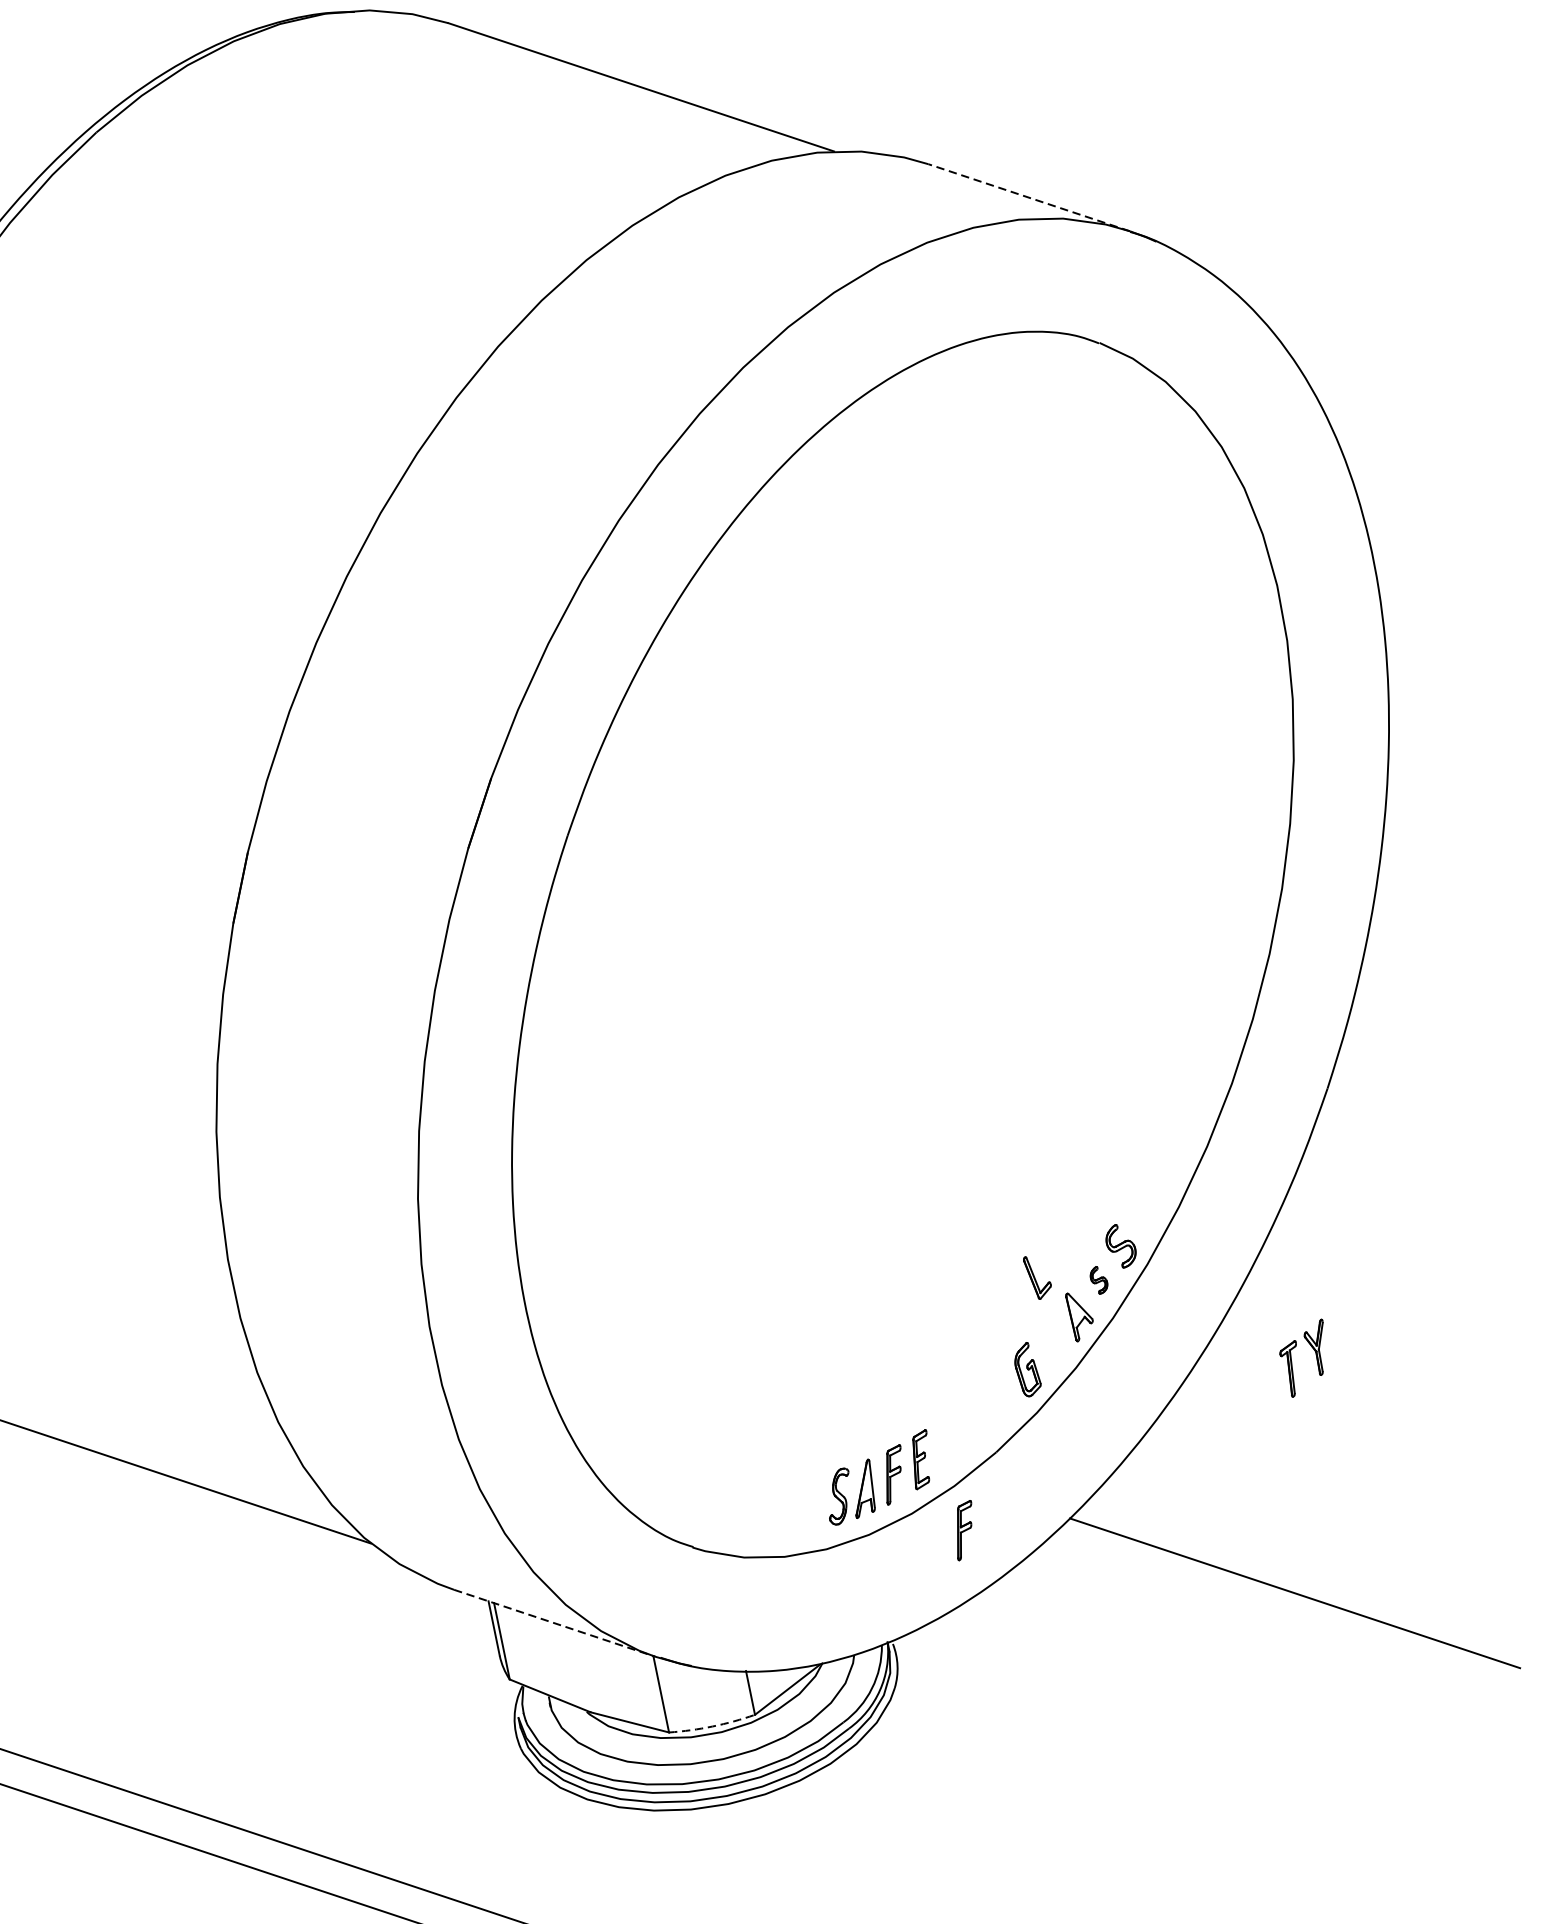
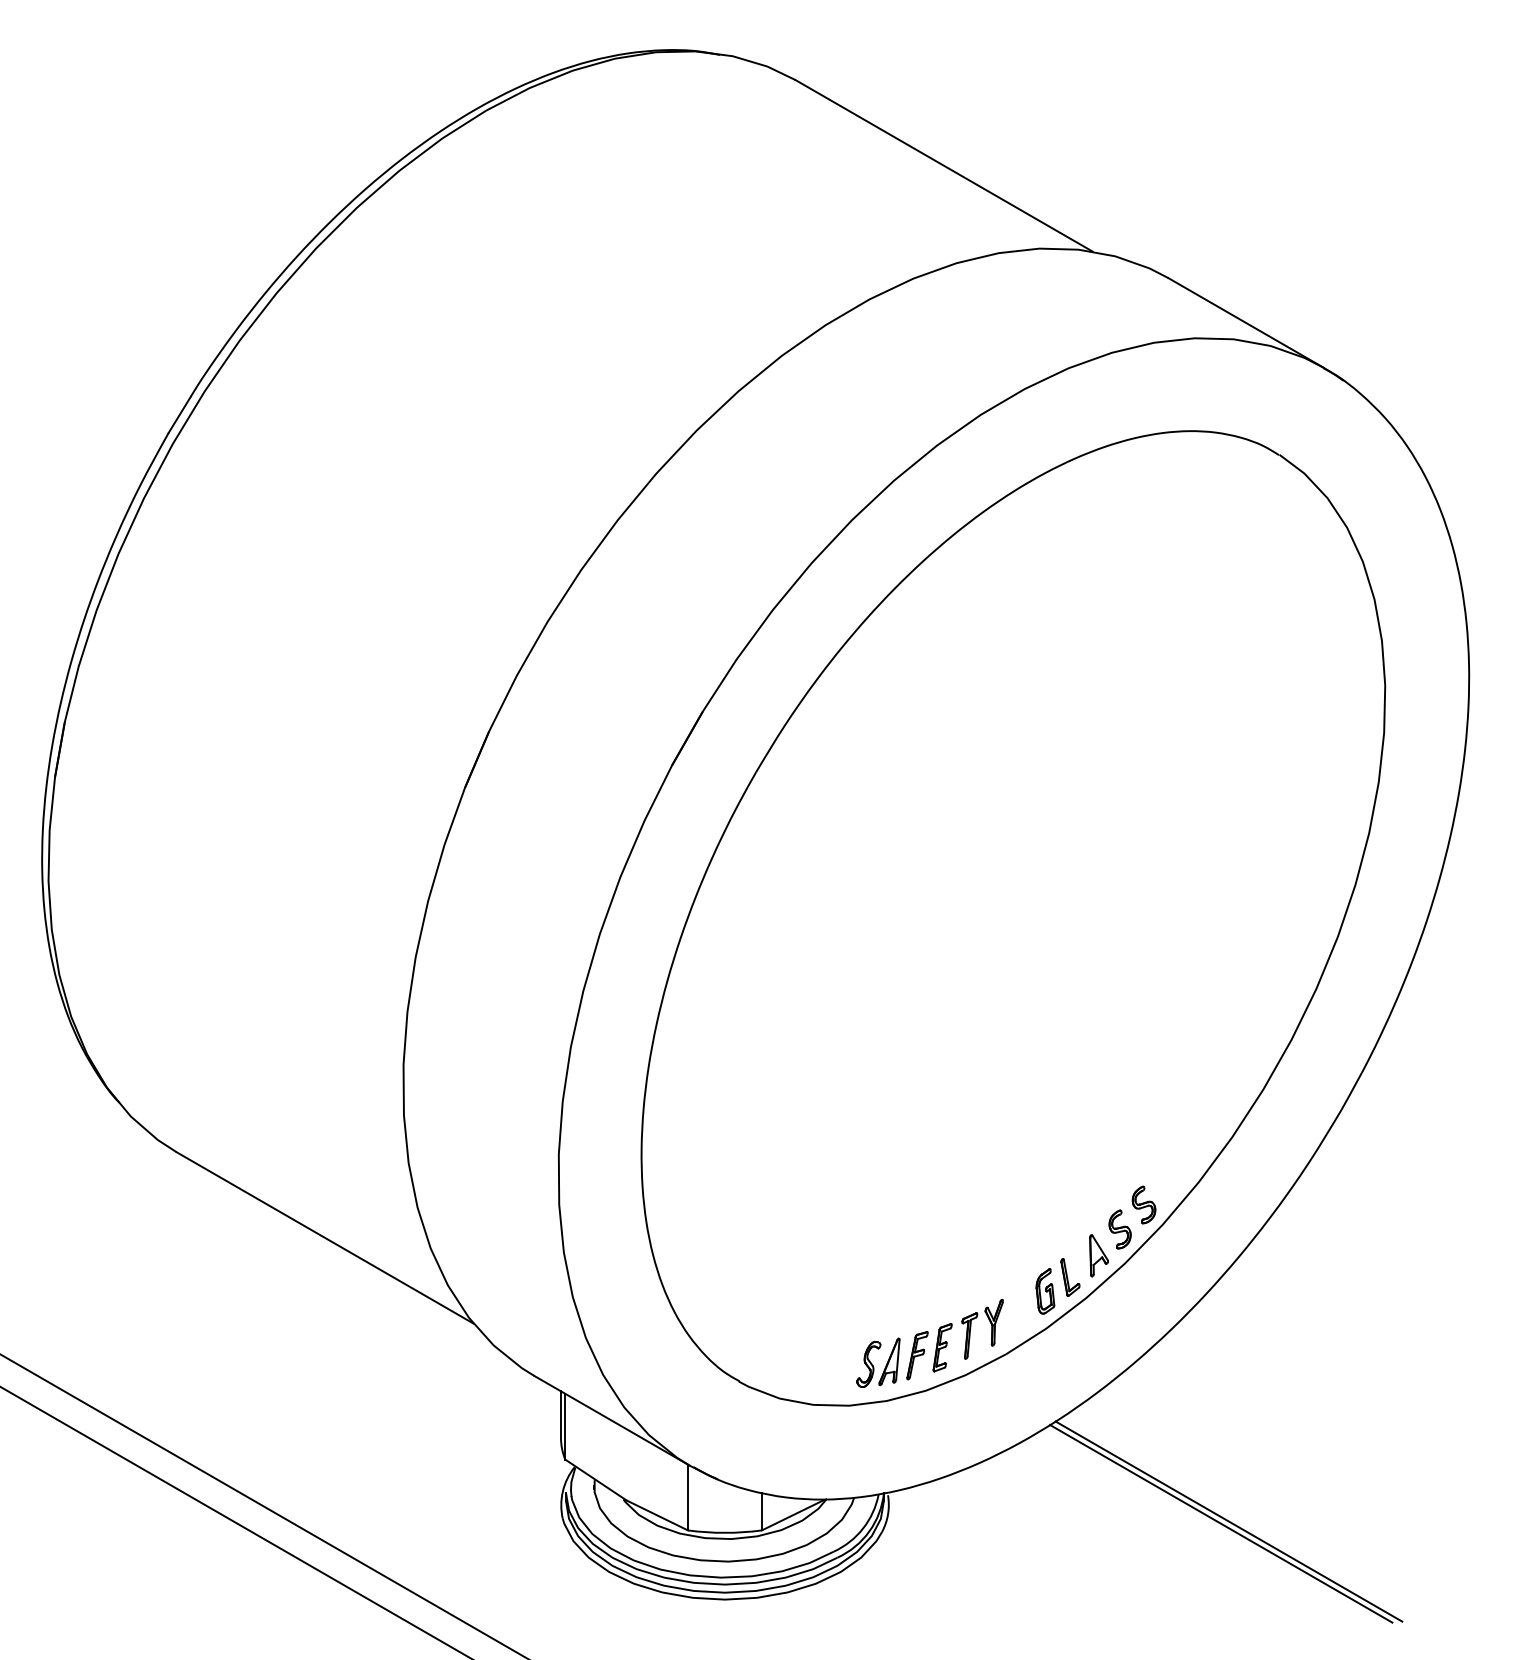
line: (1028, 197) -> (1245, 322), dashed -> solid
part: (1038, 1276) -> (1070, 1277), moved
part: (1098, 1280) -> (1119, 1229), size x1.67
part: (1316, 1356) -> (991, 1329), moved
part: (964, 1530) -> (966, 1413), removed
line: (1285, 1597) -> (1220, 1523), added
line: (555, 1622) -> (612, 1420), dashed -> solid
arc: (711, 1726) -> (724, 1532), dashed -> solid

